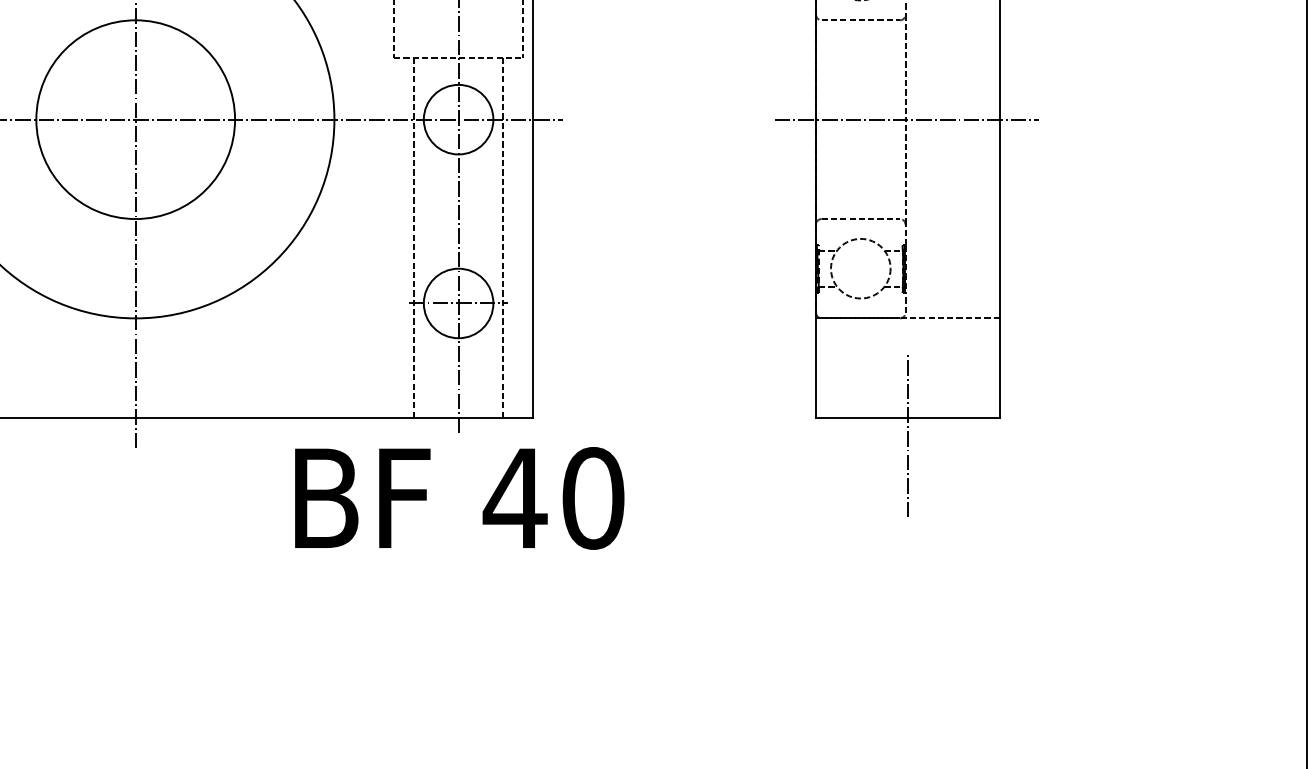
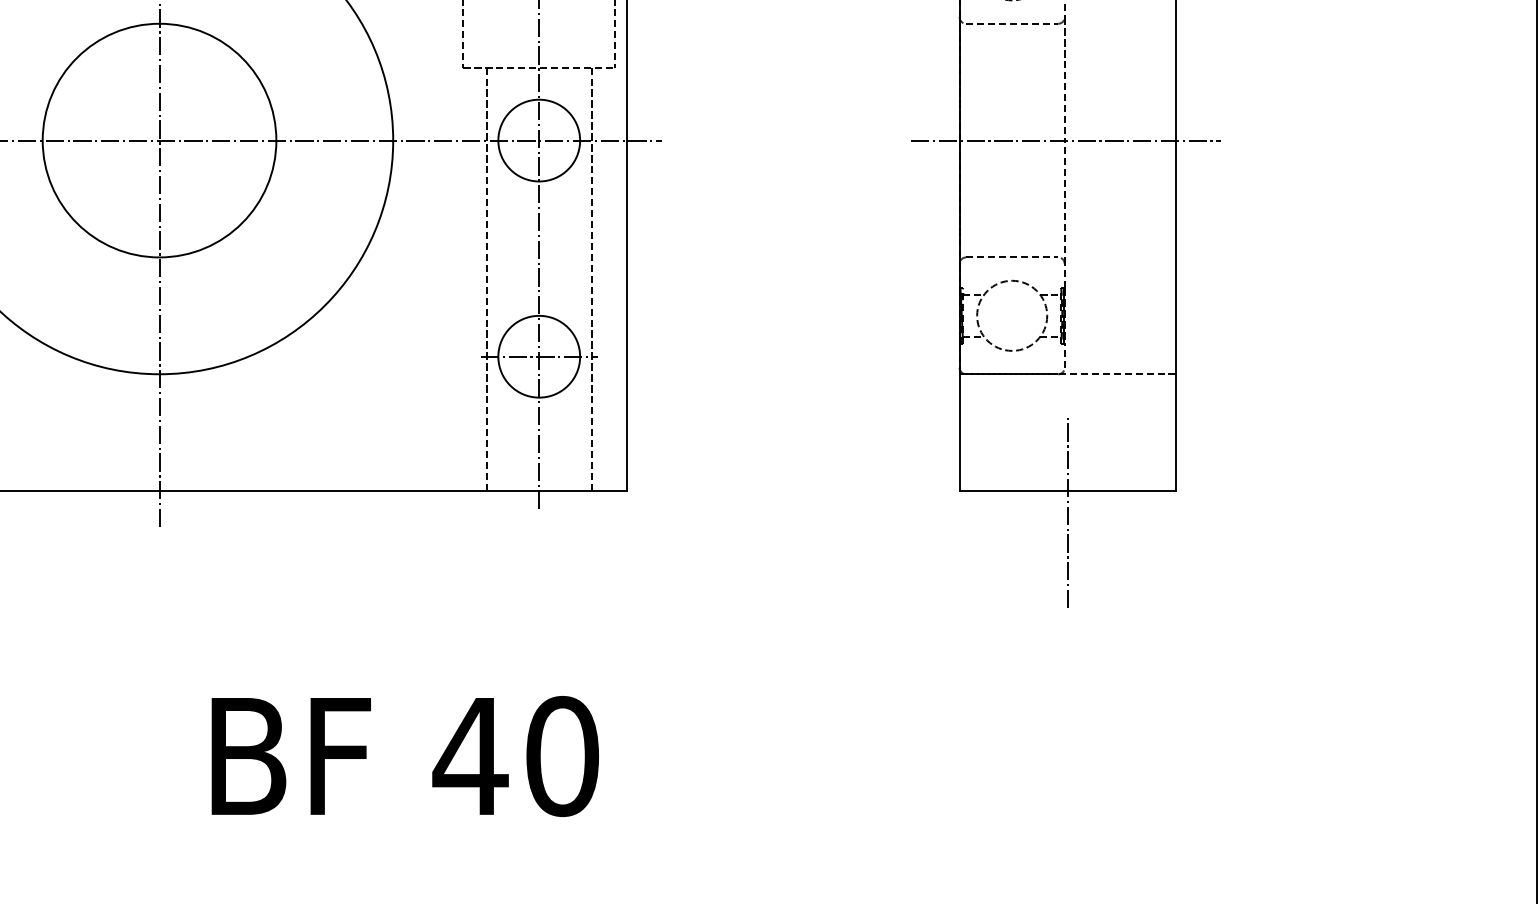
text: (459, 498) -> (405, 756), moved

